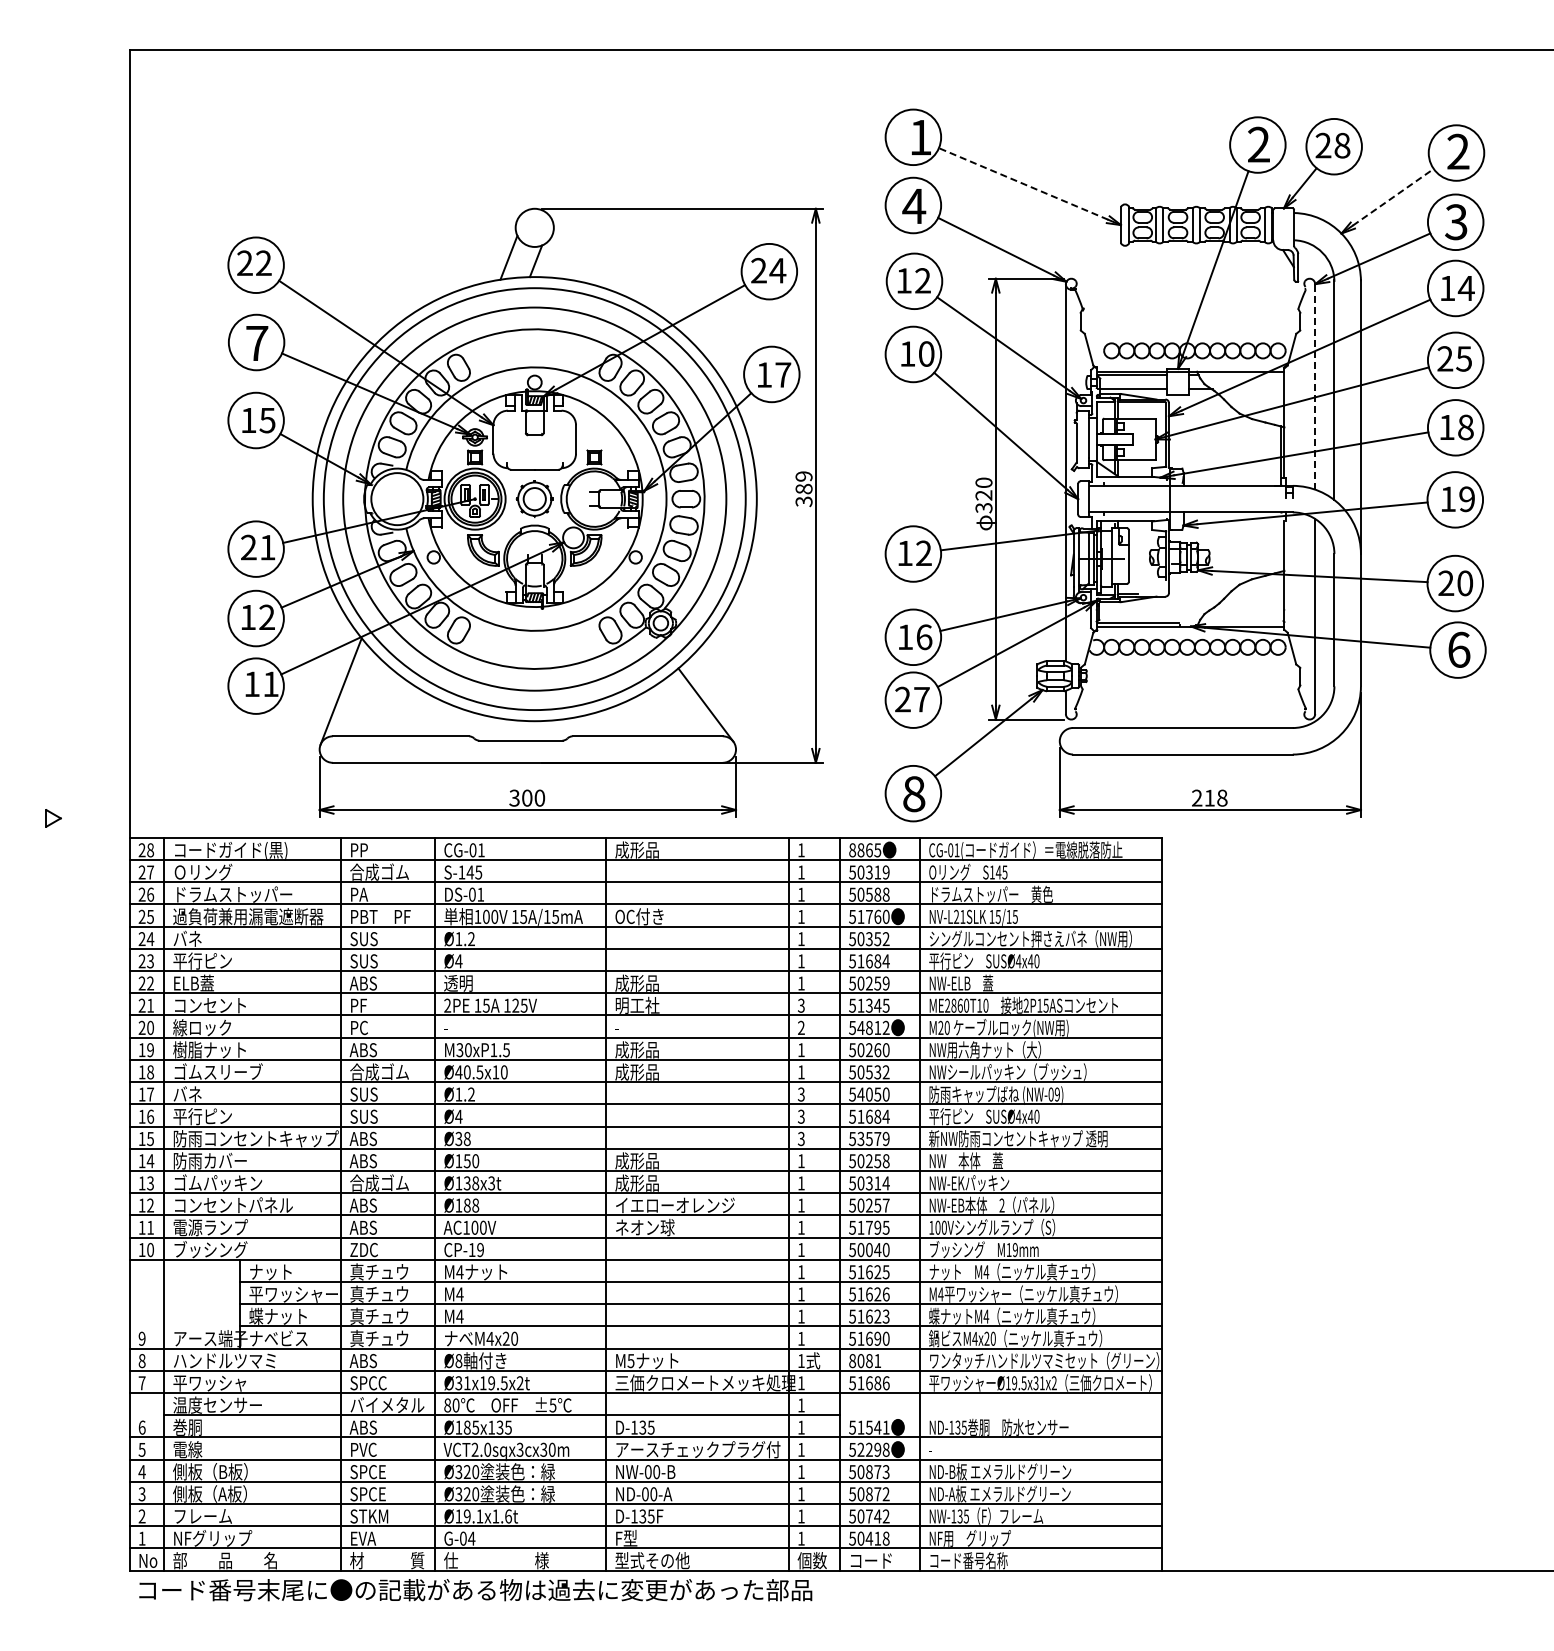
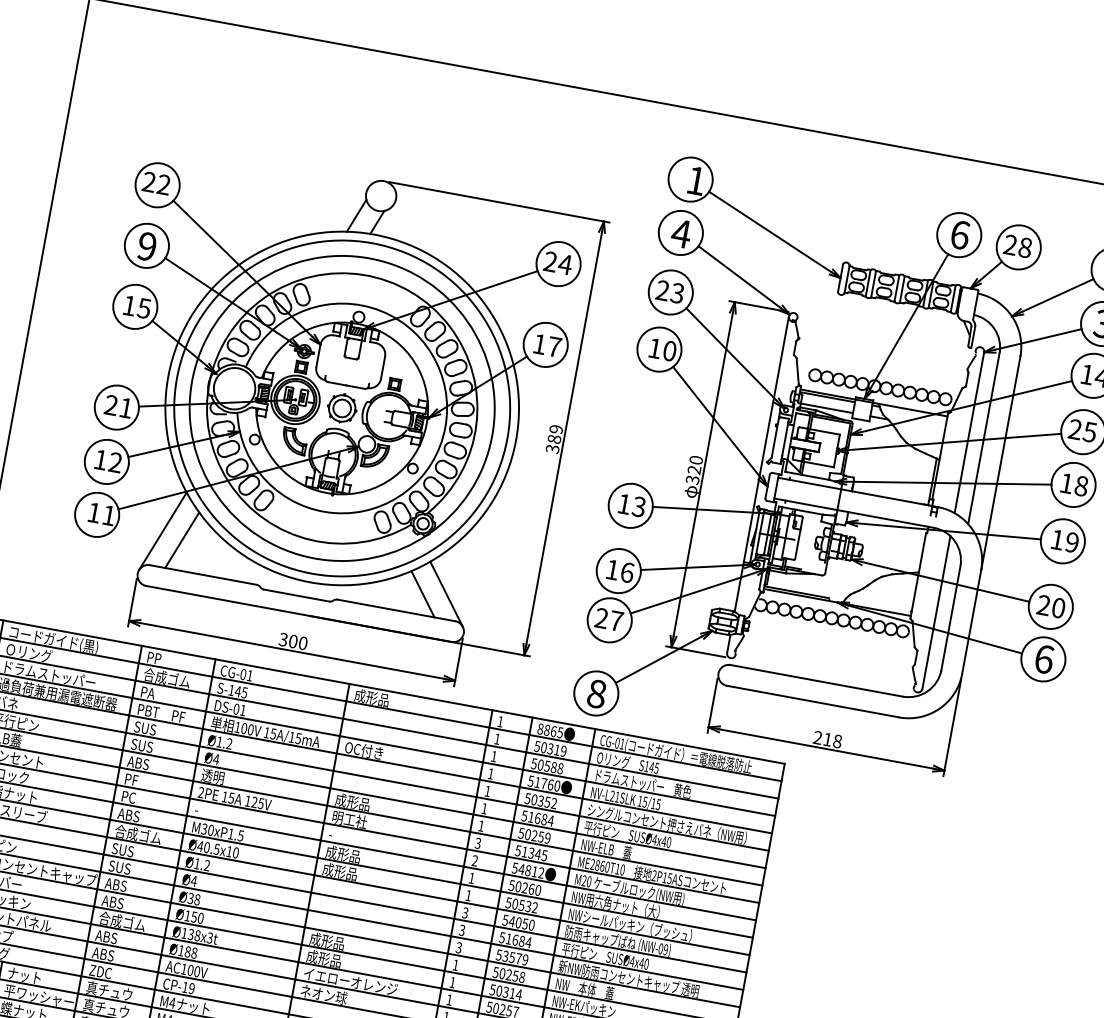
text: (1259, 144) -> (960, 234), 2 -> 6
line: (1023, 183) -> (770, 231), dashed -> solid
line: (1393, 196) -> (1058, 294), dashed -> solid
text: (913, 280) -> (670, 291), 12 -> 23
text: (257, 343) -> (147, 246), 7 -> 9
line: (1315, 386) -> (969, 432), dashed -> solid
text: (923, 553) -> (638, 506), 12 -> 13
line: (366, 698) -> (181, 540), added
line: (676, 710) -> (422, 594), added

